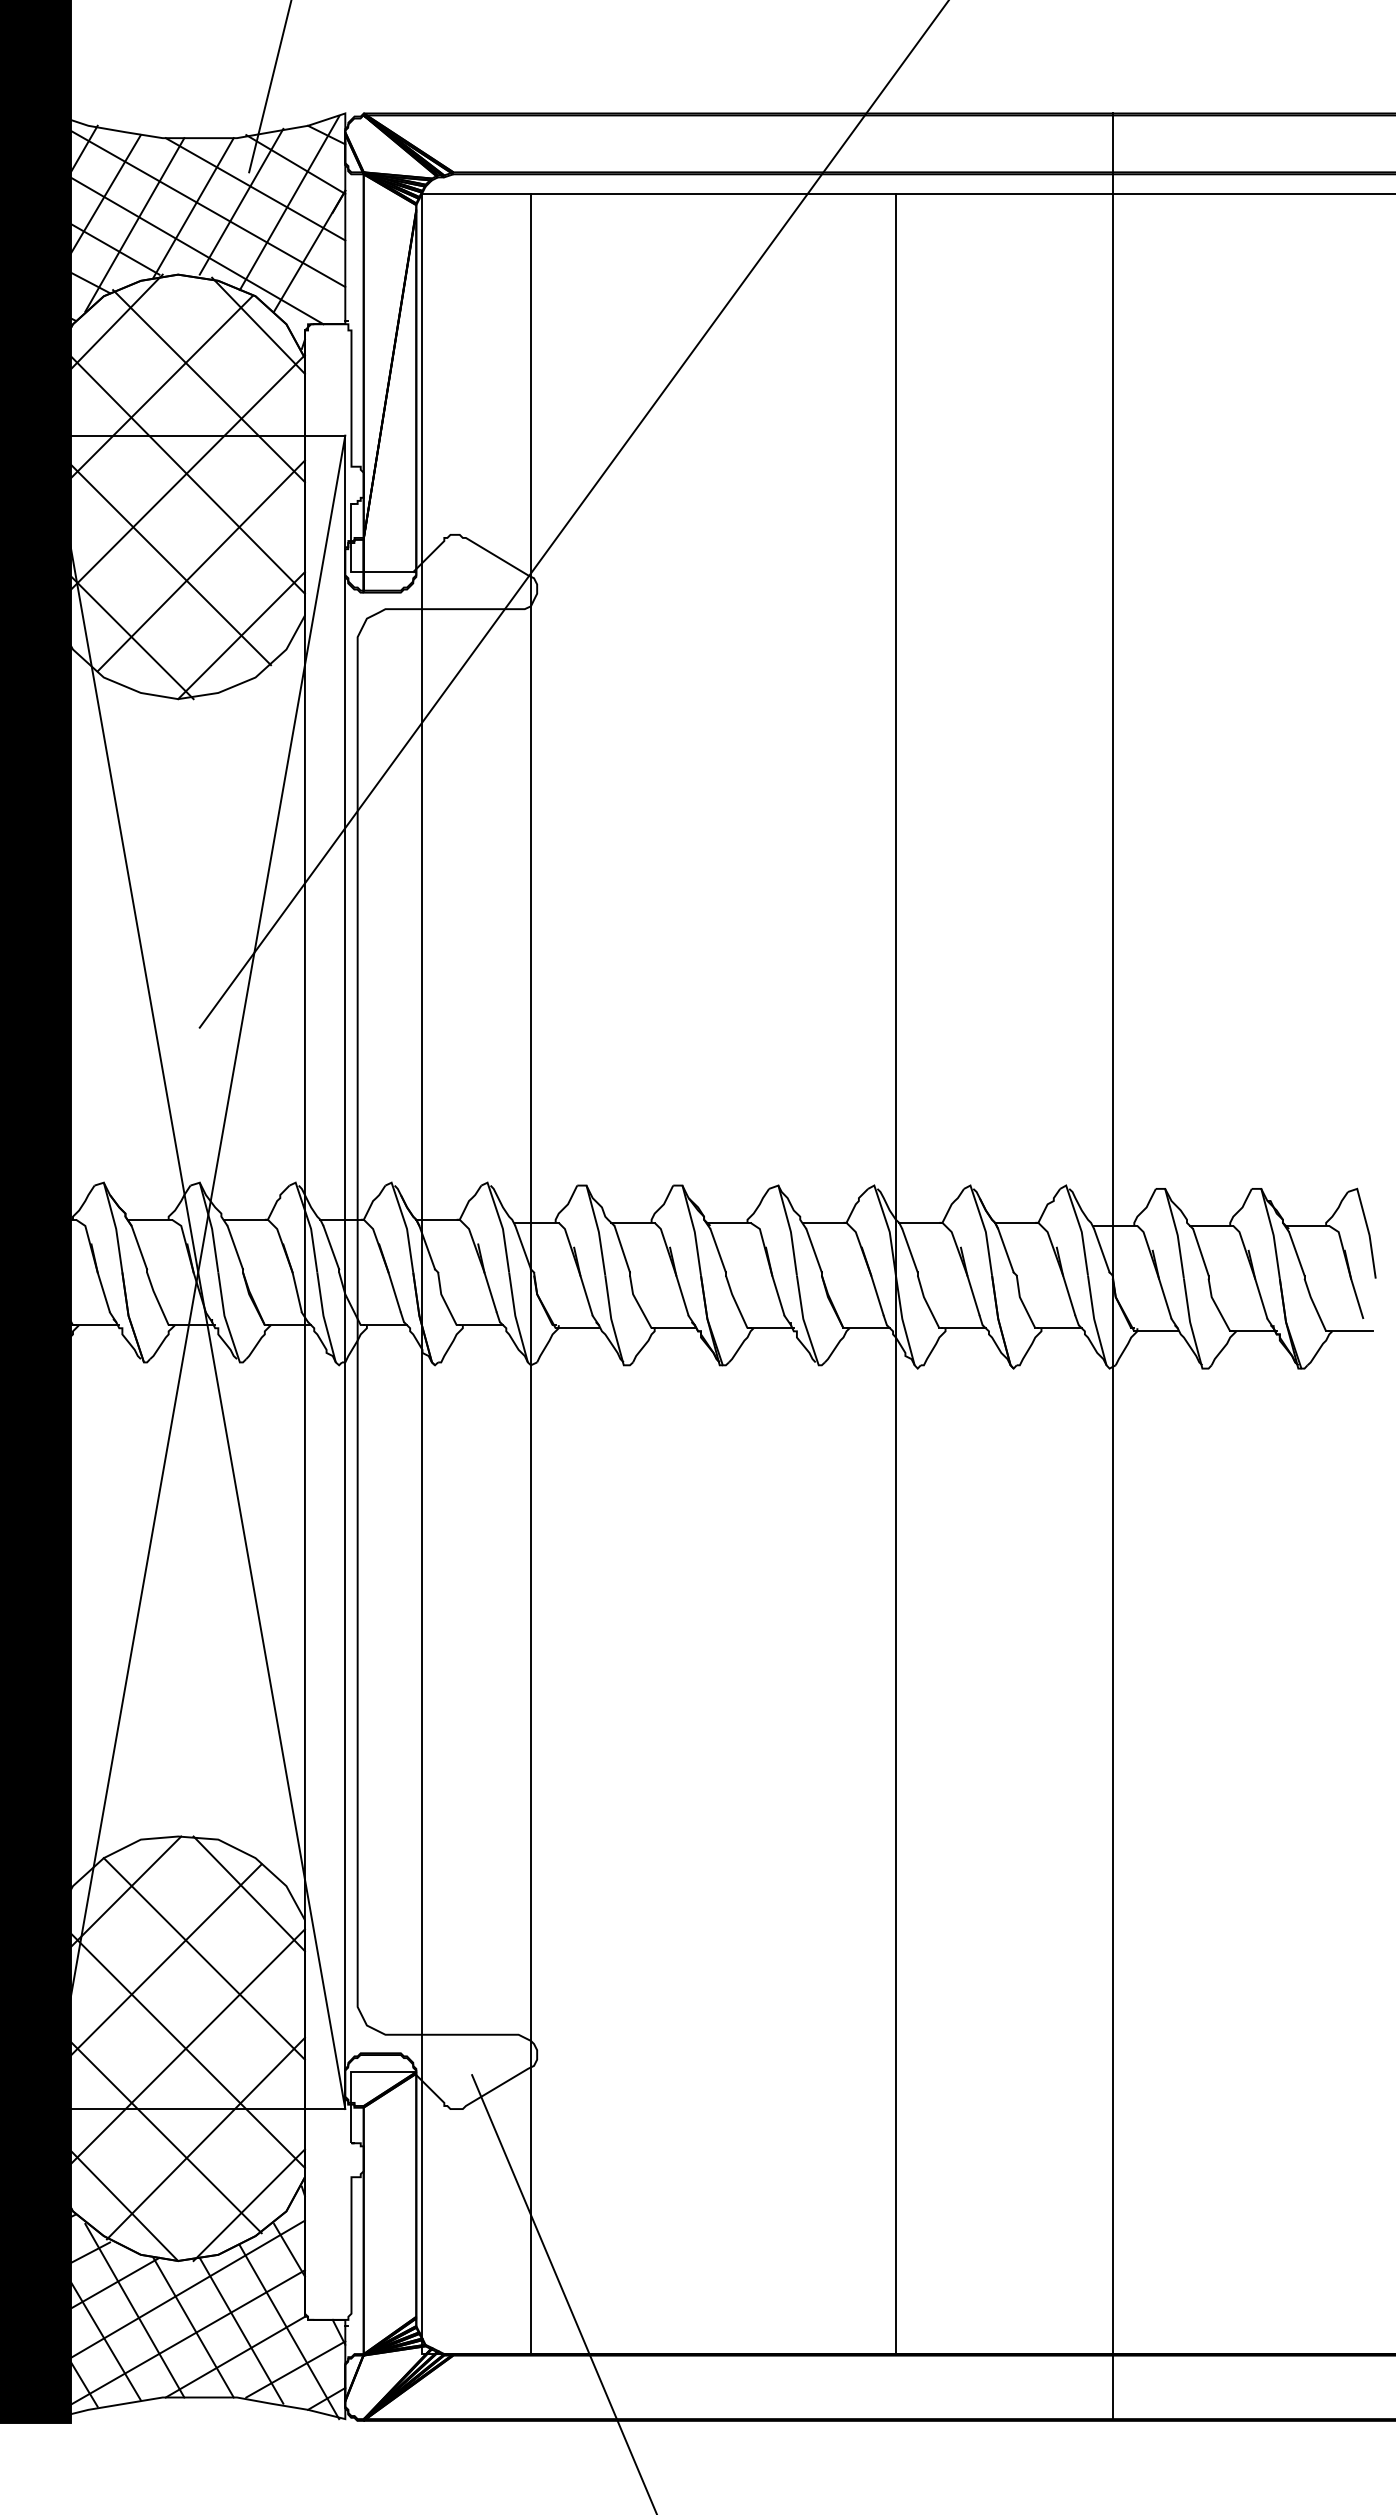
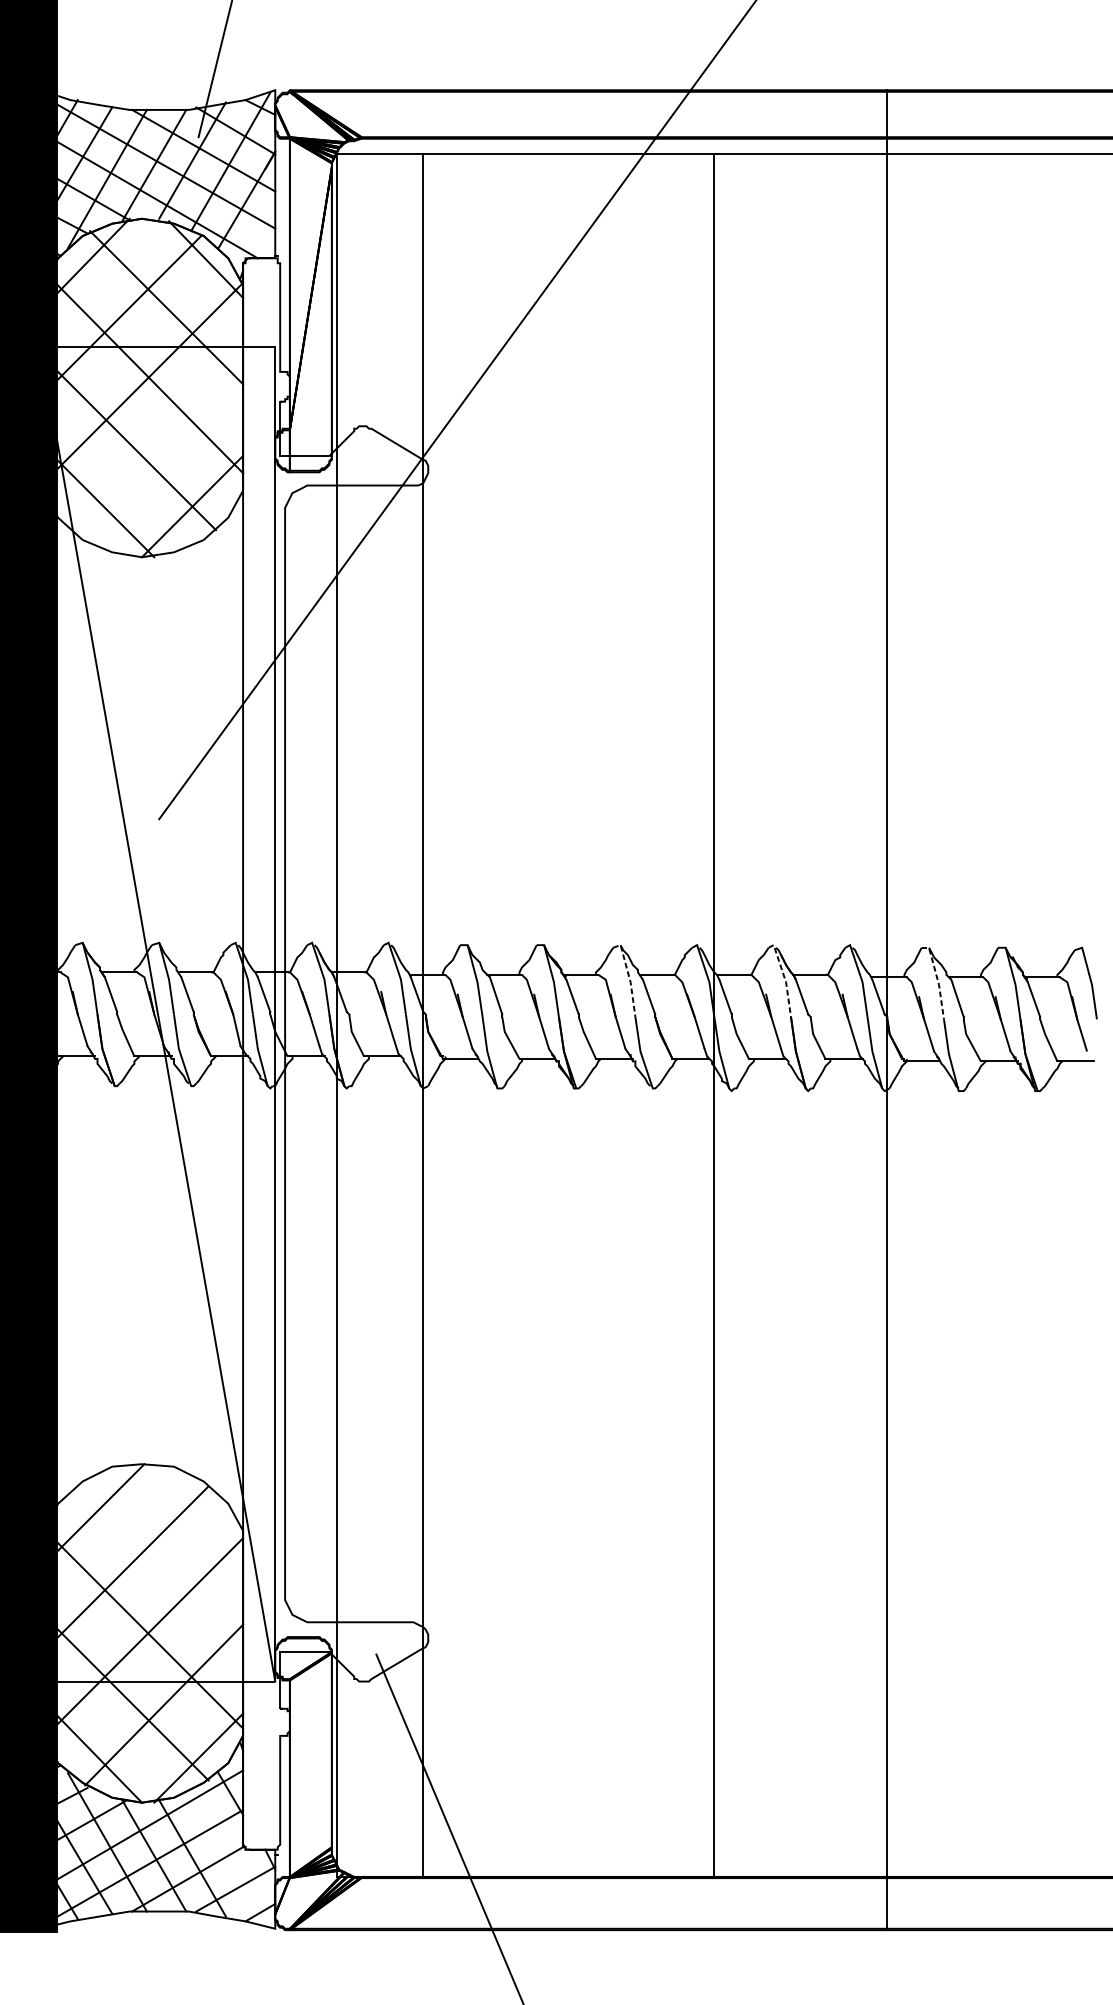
line: (200, 565) -> (159, 450), removed
line: (789, 1225) -> (629, 976), solid -> dashed
line: (983, 1225) -> (784, 976), solid -> dashed
line: (1175, 1228) -> (937, 979), solid -> dashed
line: (198, 1272) -> (158, 1014), removed
line: (248, 1893) -> (198, 1509), removed
line: (203, 1958) -> (162, 1561), removed
line: (289, 2332) -> (230, 1859), removed

